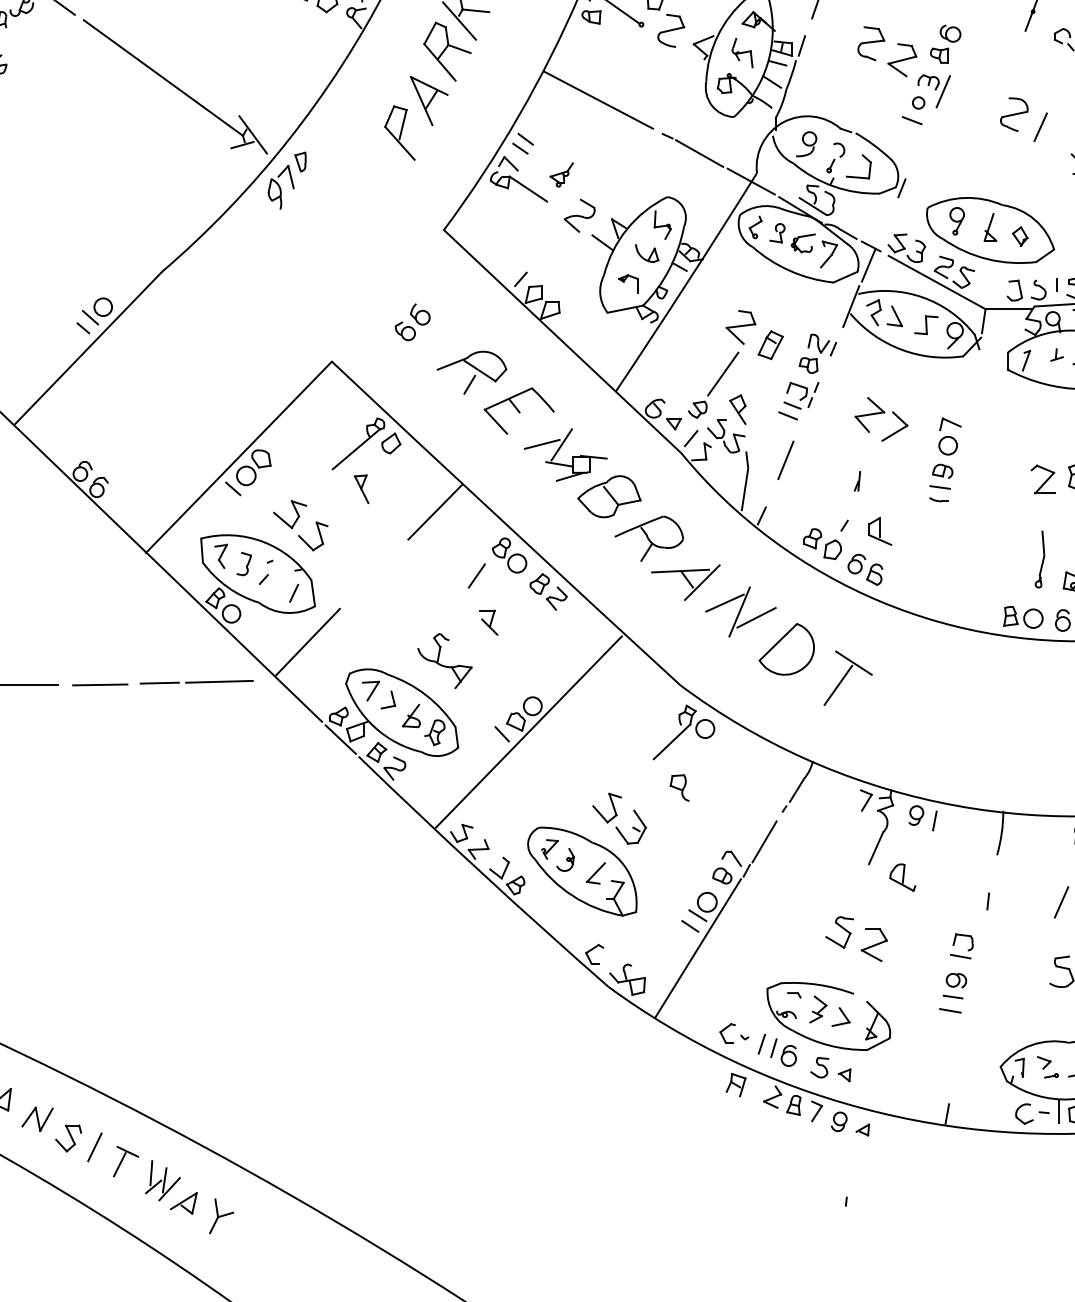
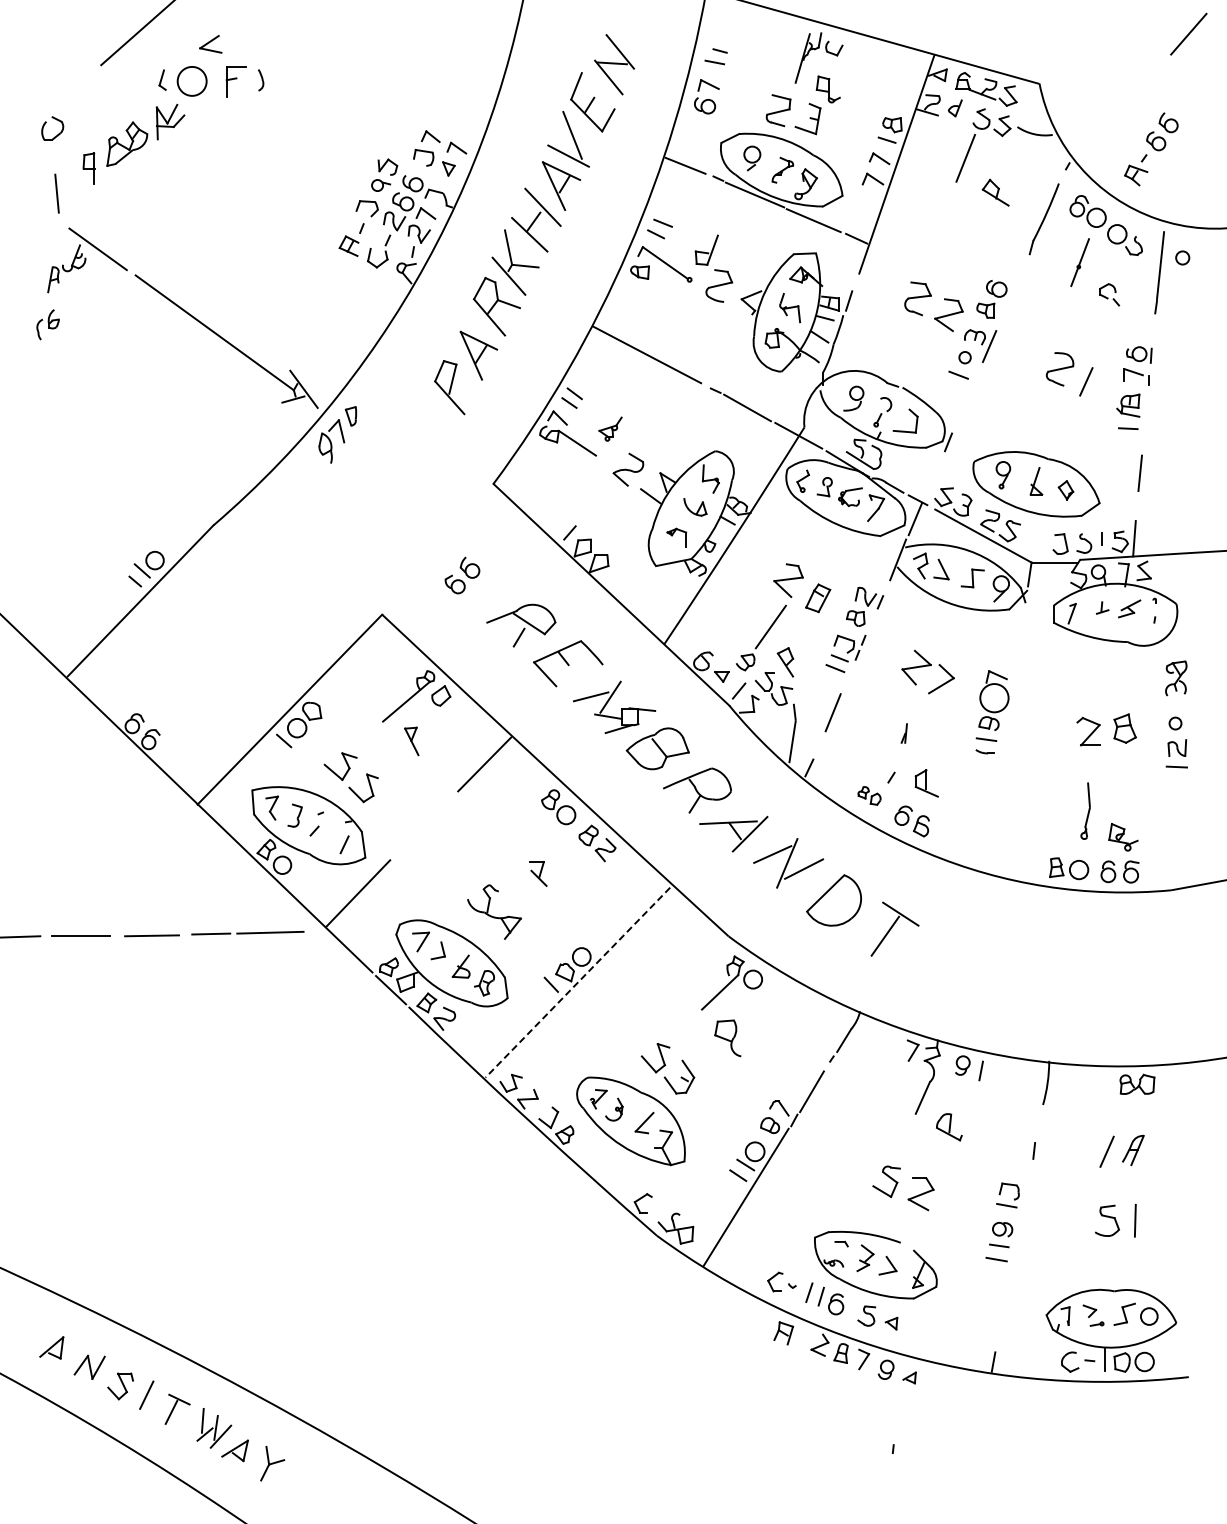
circle: (948, 446) -> (994, 698), size x1.6
part: (822, 543) -> (869, 795), size x0.6
line: (477, 575) -> (526, 827), removed
line: (528, 732) -> (577, 983), solid -> dashed
part: (679, 787) -> (727, 1037), size x1.4

